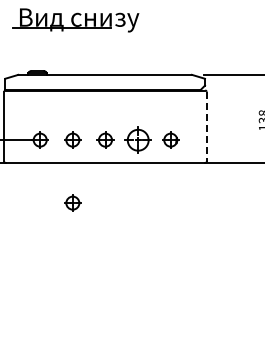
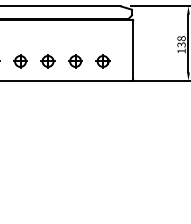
line: (206, 126) -> (133, 49), dashed -> solid
part: (137, 139) -> (75, 60), size x0.62
part: (72, 202) -> (20, 114), removed

